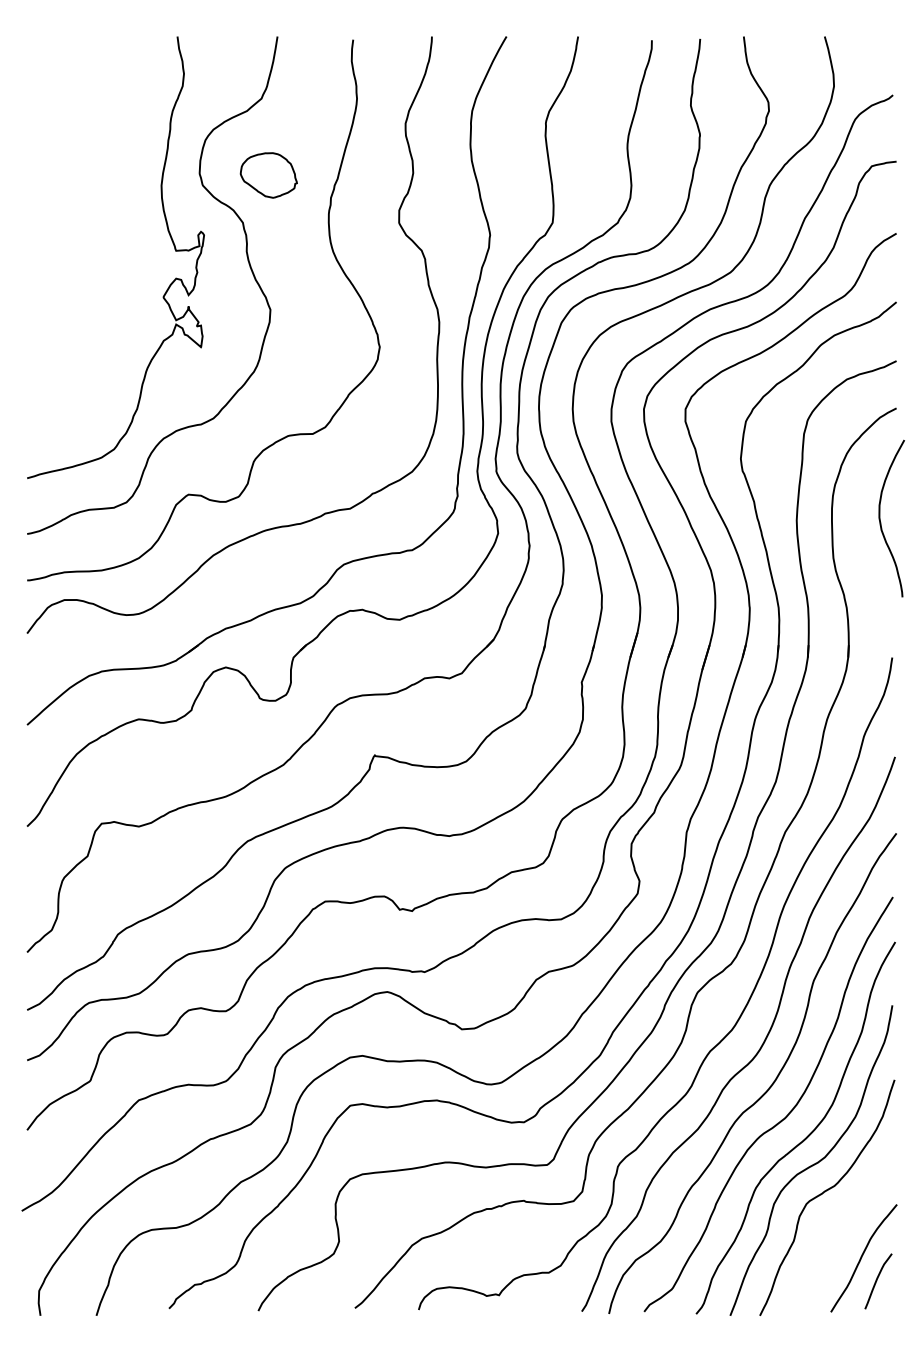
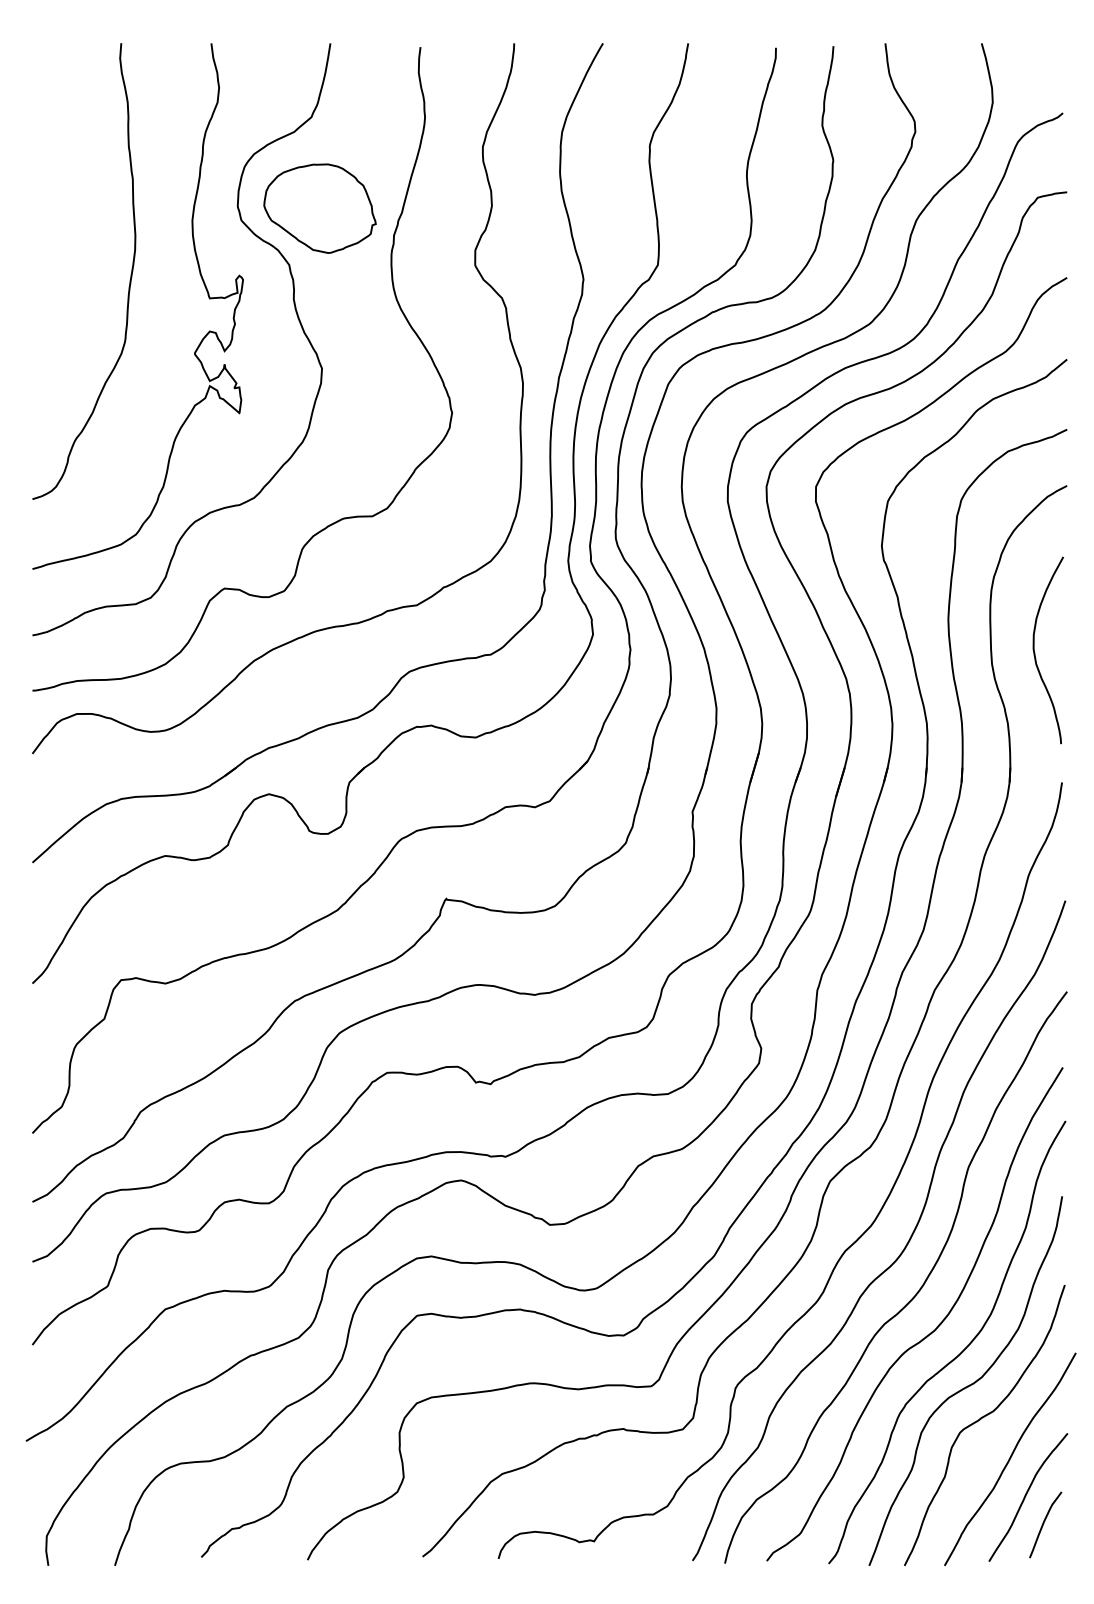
part: (268, 175) -> (319, 208), size x1.67
curve: (108, 235) -> (129, 280), added
curve: (881, 522) -> (1036, 655), moved
curve: (848, 1226) -> (1009, 1459), added

